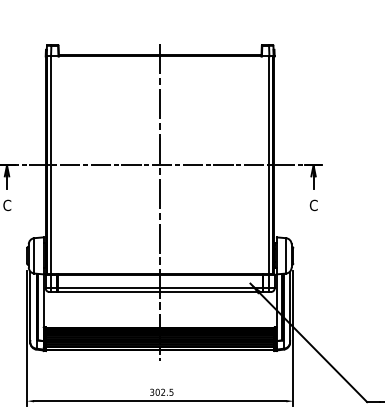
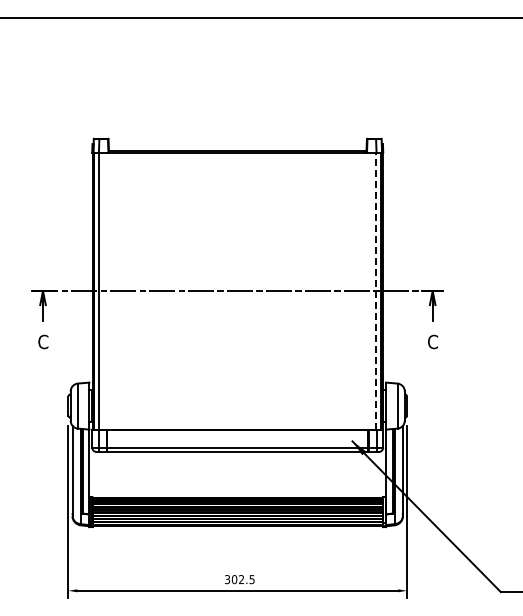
line: (269, 165) -> (376, 291), solid -> dashed
line: (160, 202) -> (237, 338), removed

